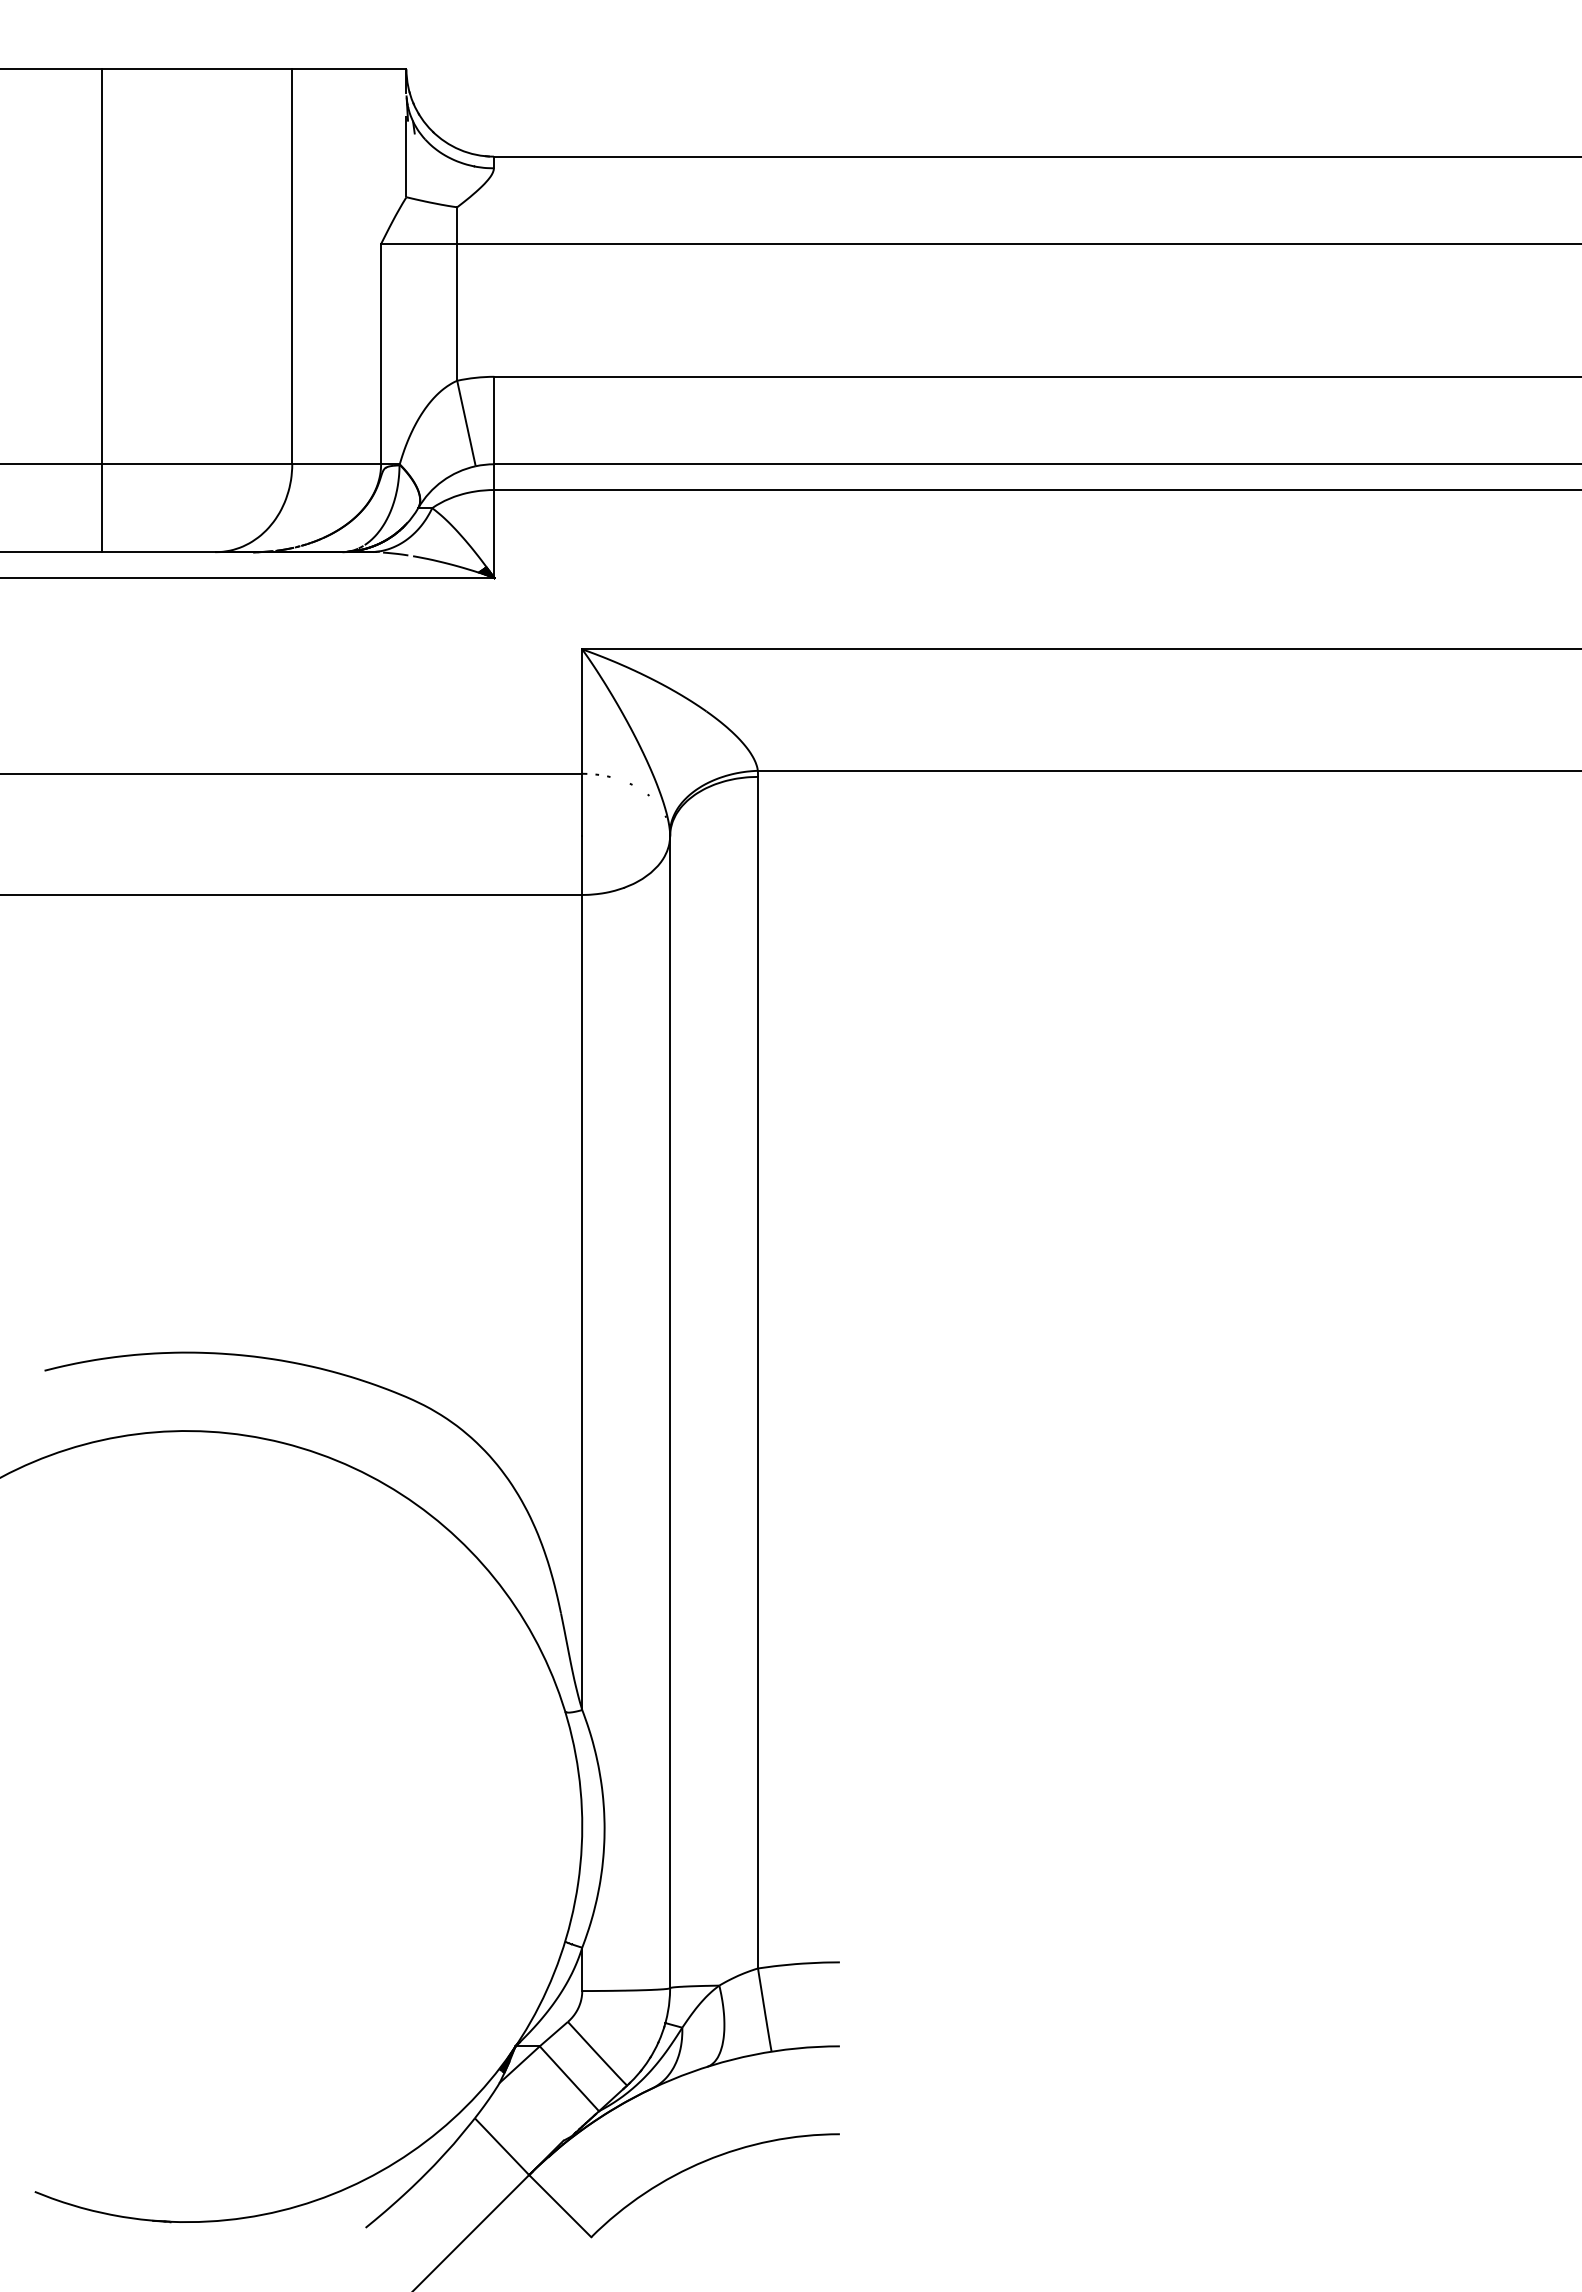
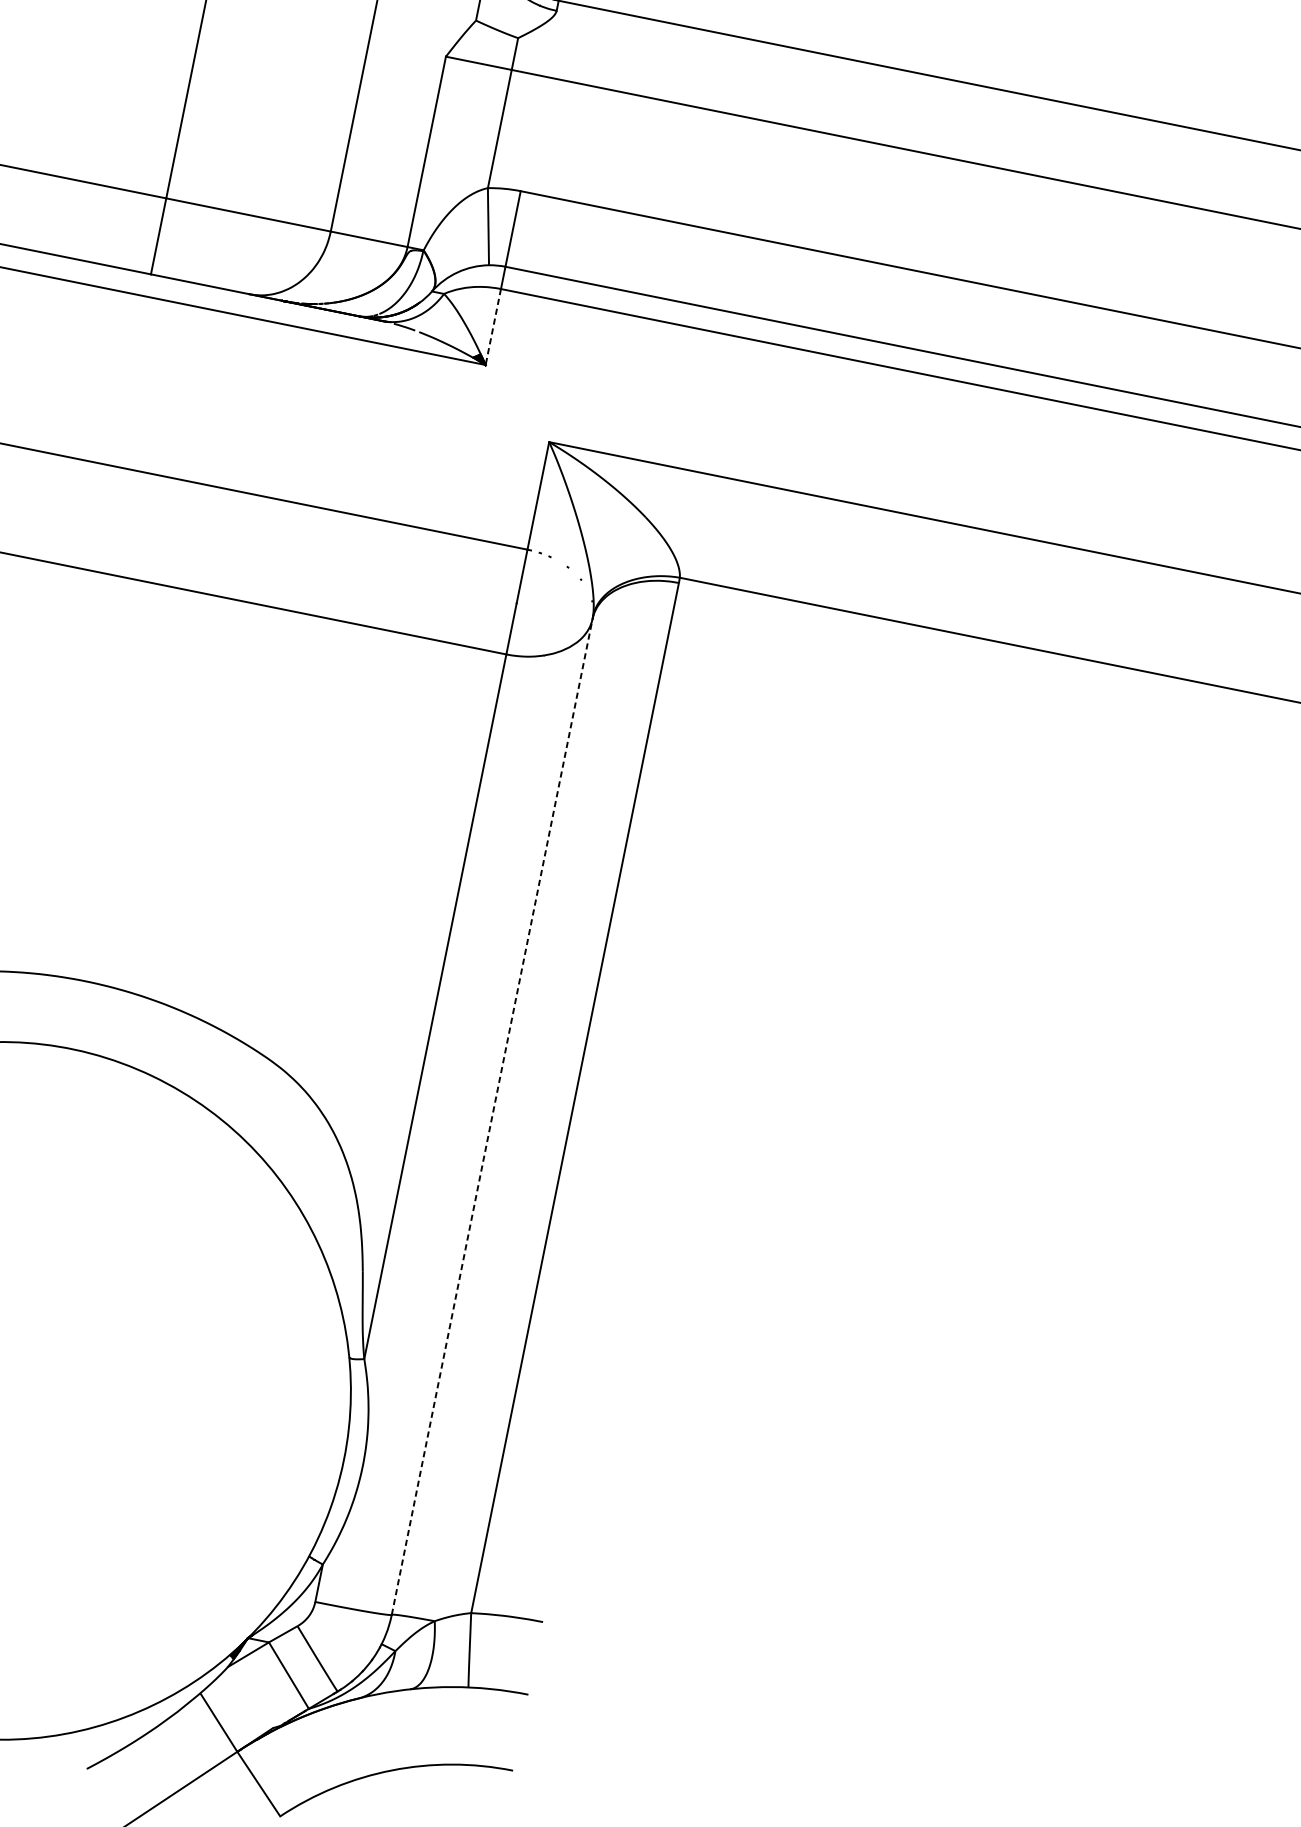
line: (494, 533) -> (493, 326), solid -> dashed
line: (670, 1411) -> (492, 1116), solid -> dashed

